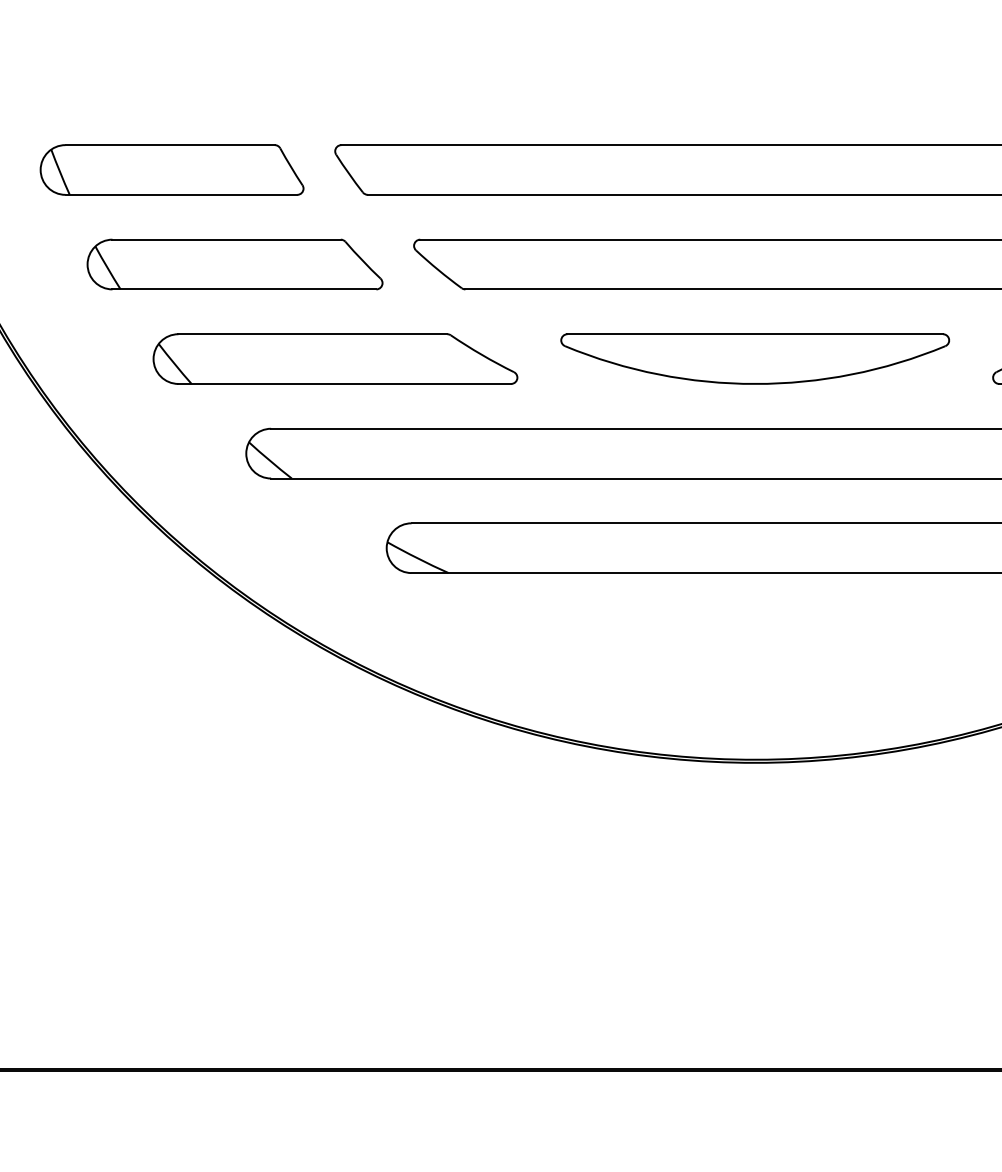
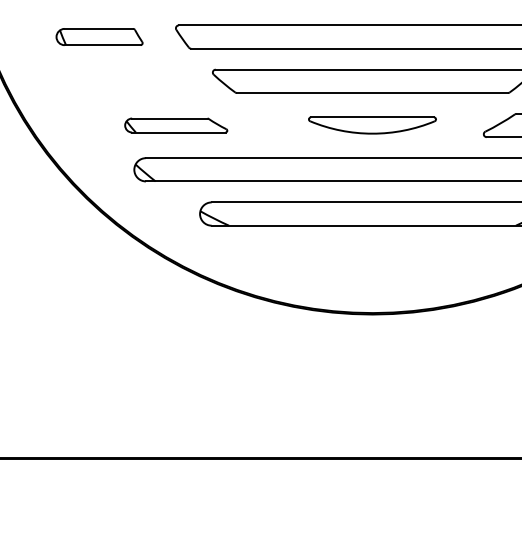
part: (171, 168) -> (99, 36), size x0.7
part: (233, 262) -> (128, 80), removed
part: (336, 358) -> (176, 125), size x0.6
part: (755, 358) -> (372, 125), size x0.7

